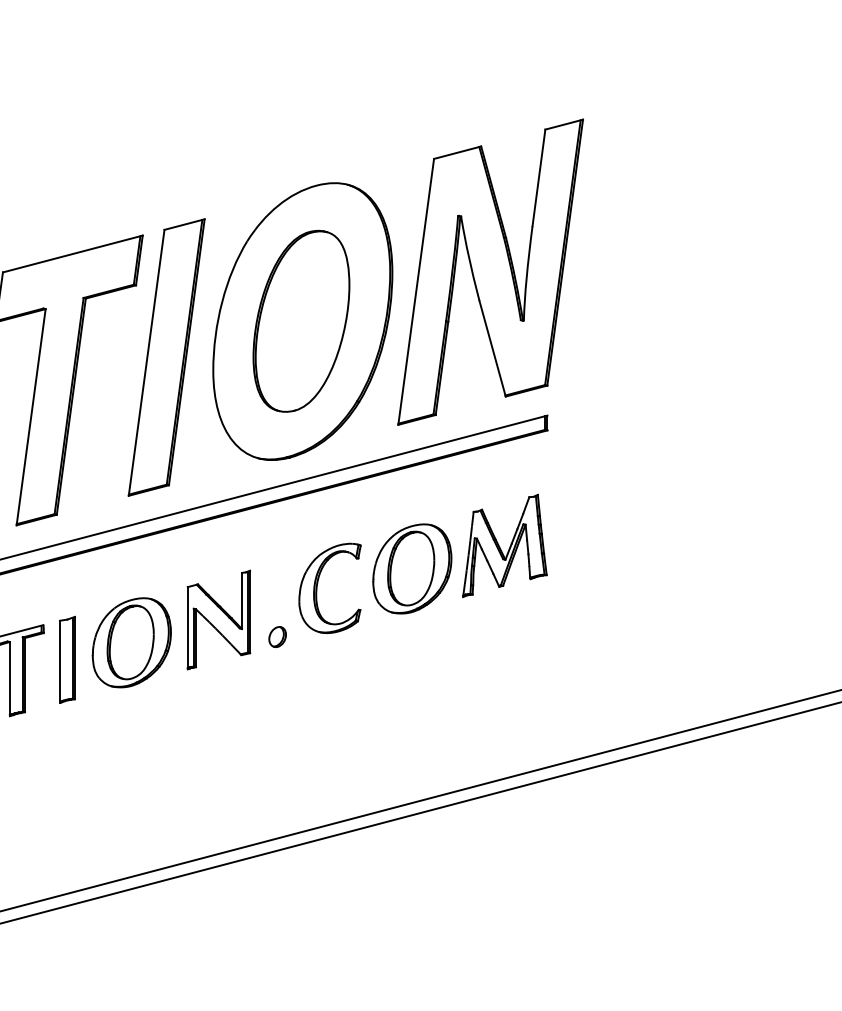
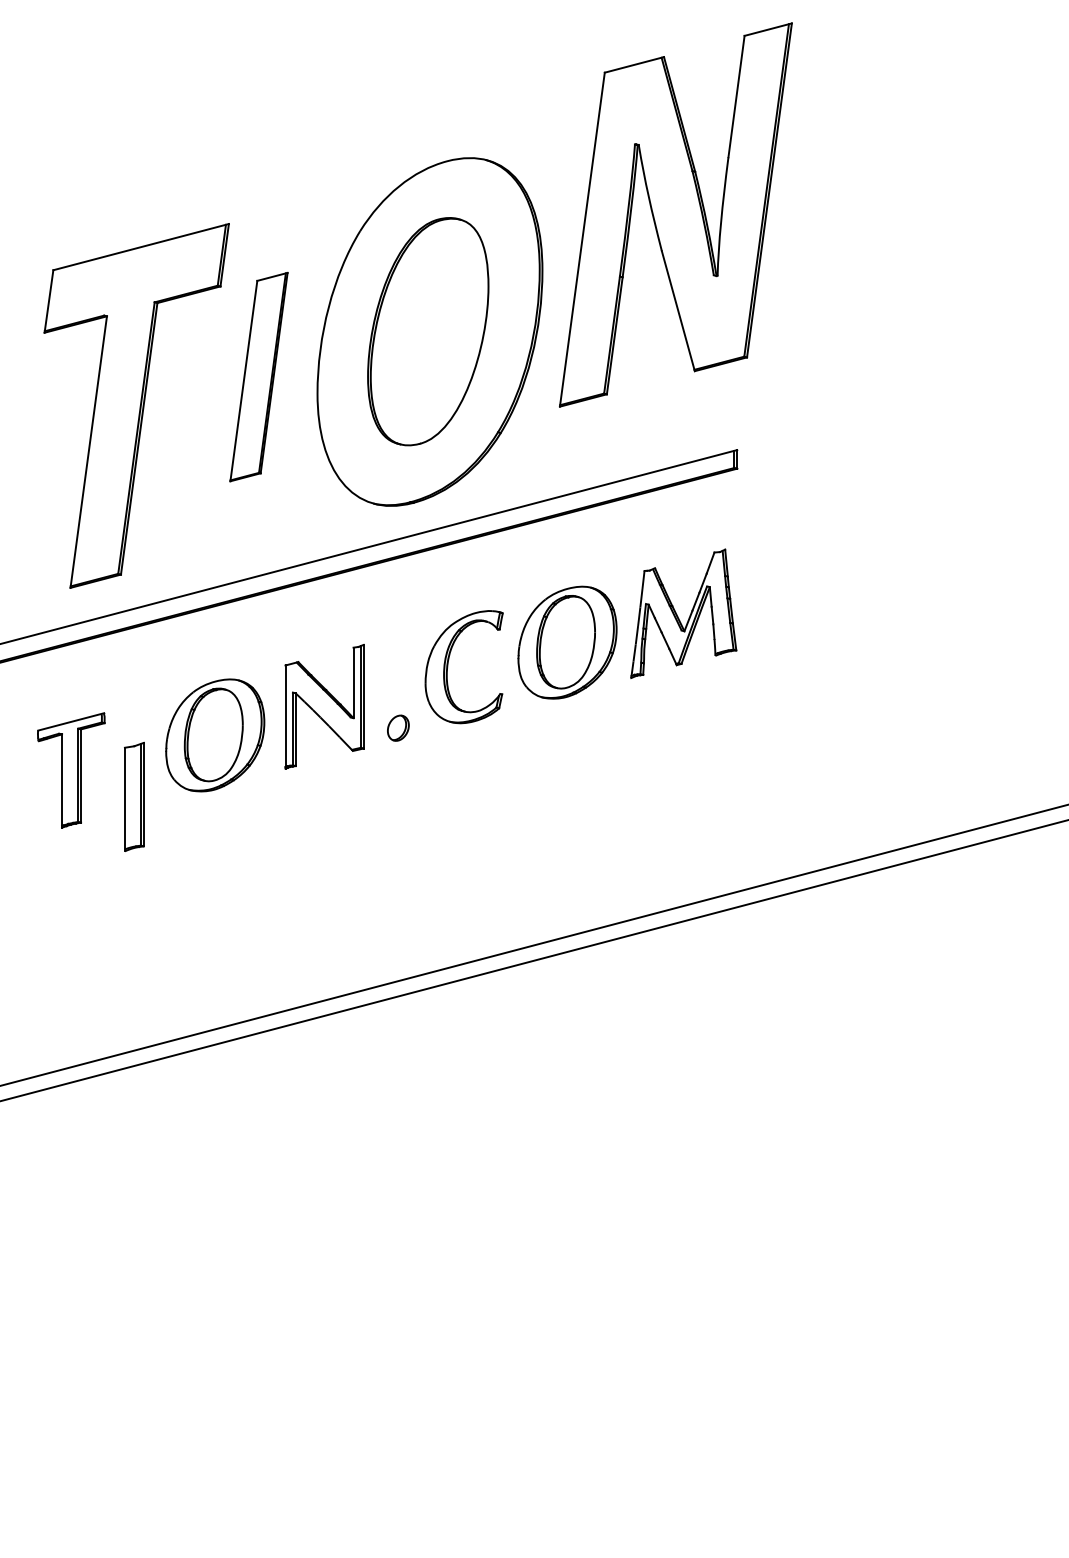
part: (490, 271) -> (675, 214), moved
part: (166, 357) -> (258, 376), size x0.6
part: (67, 659) -> (134, 796), moved

